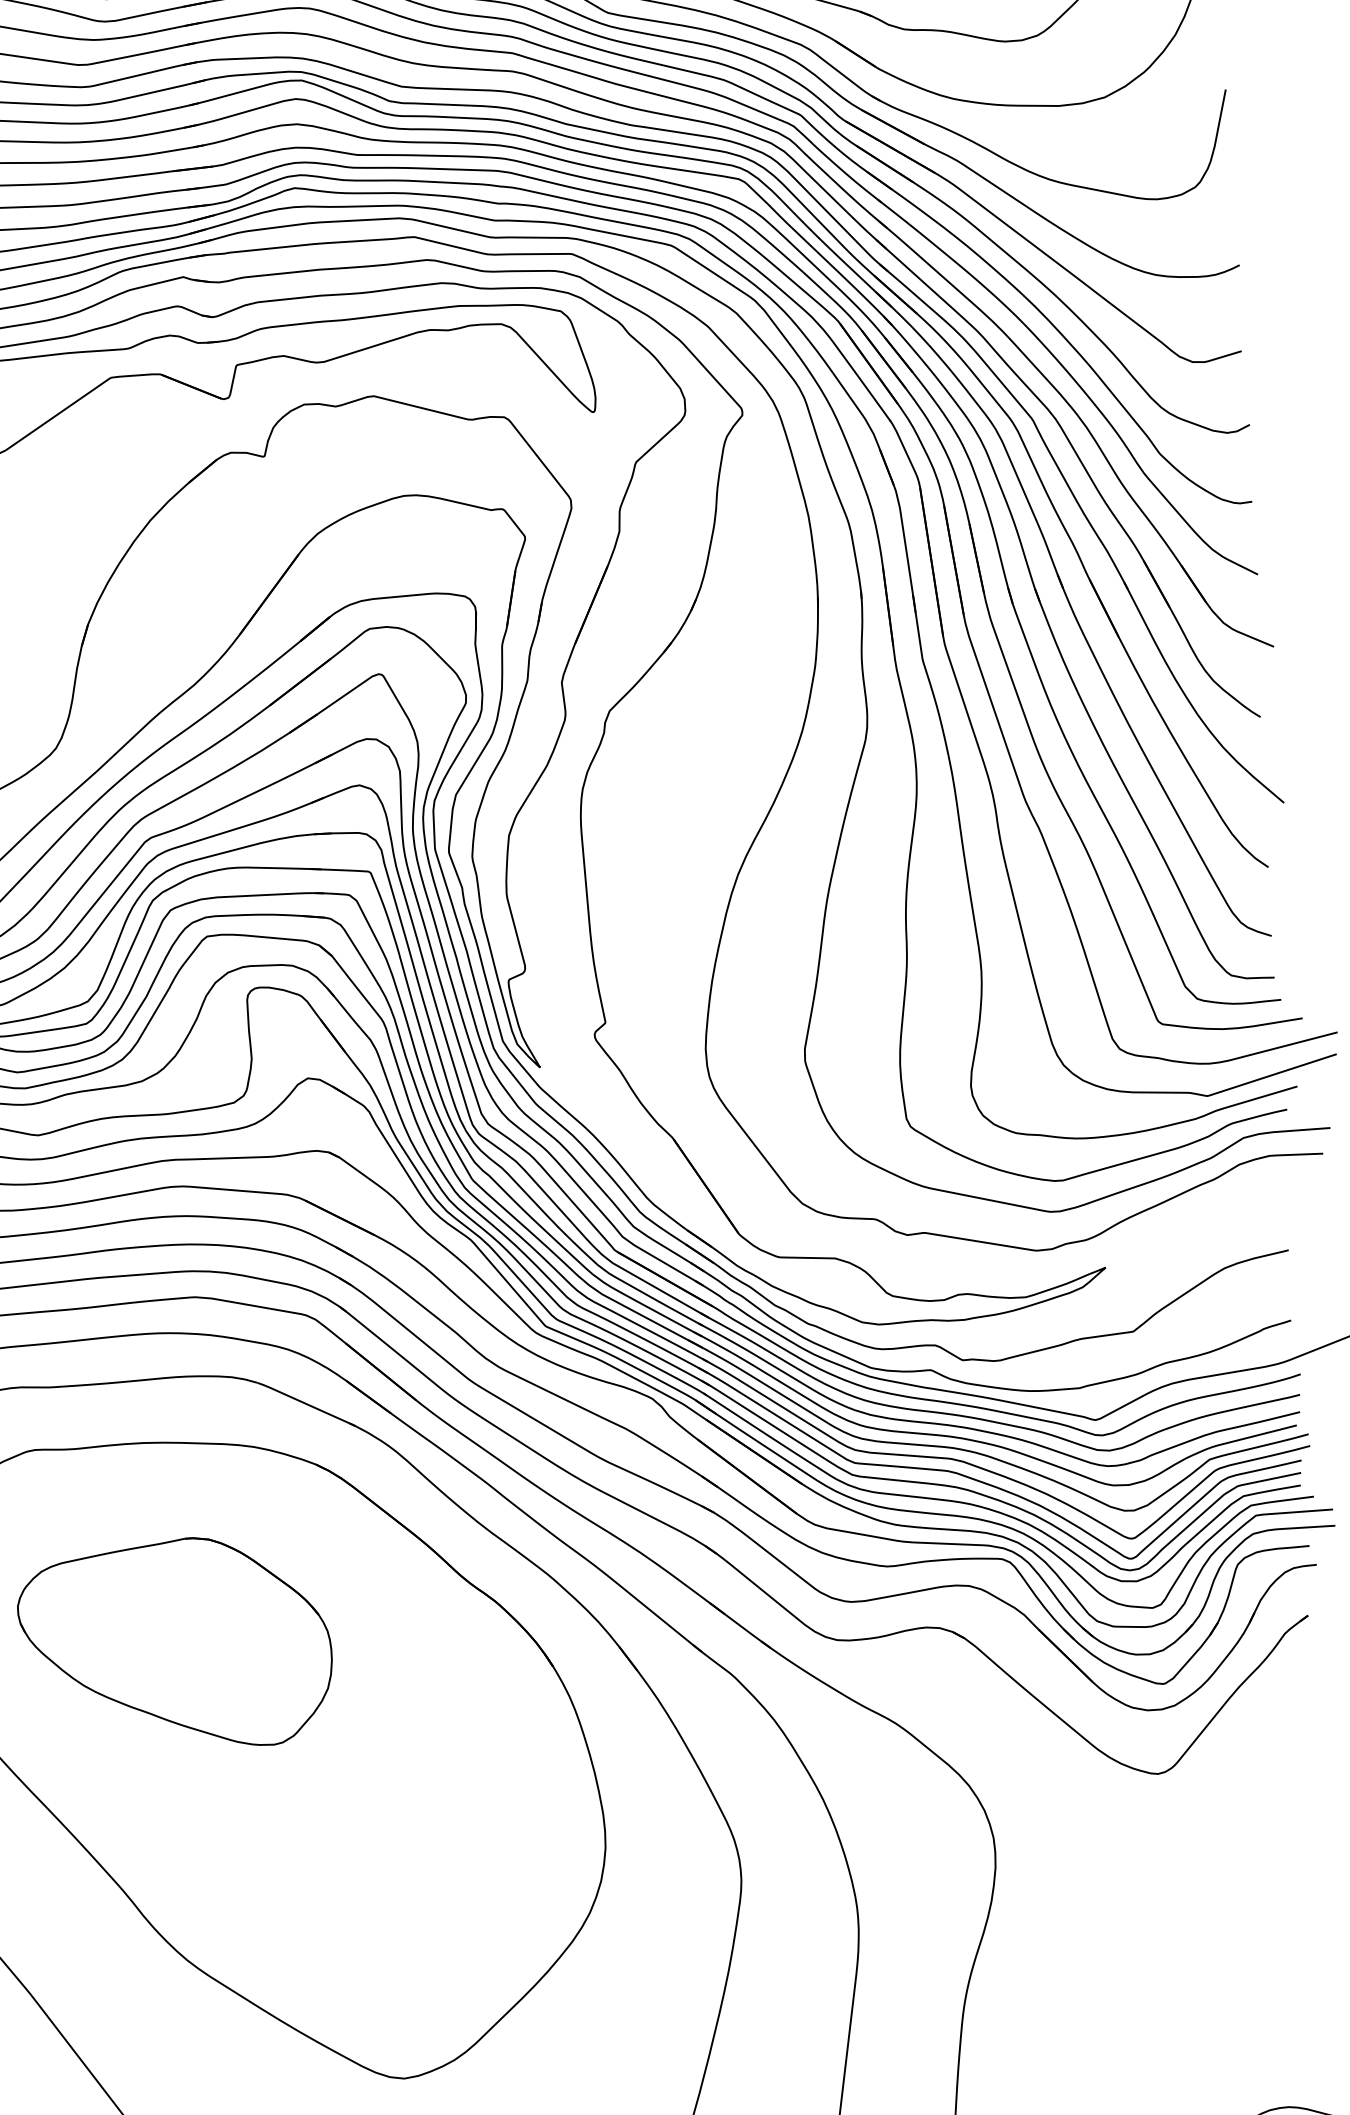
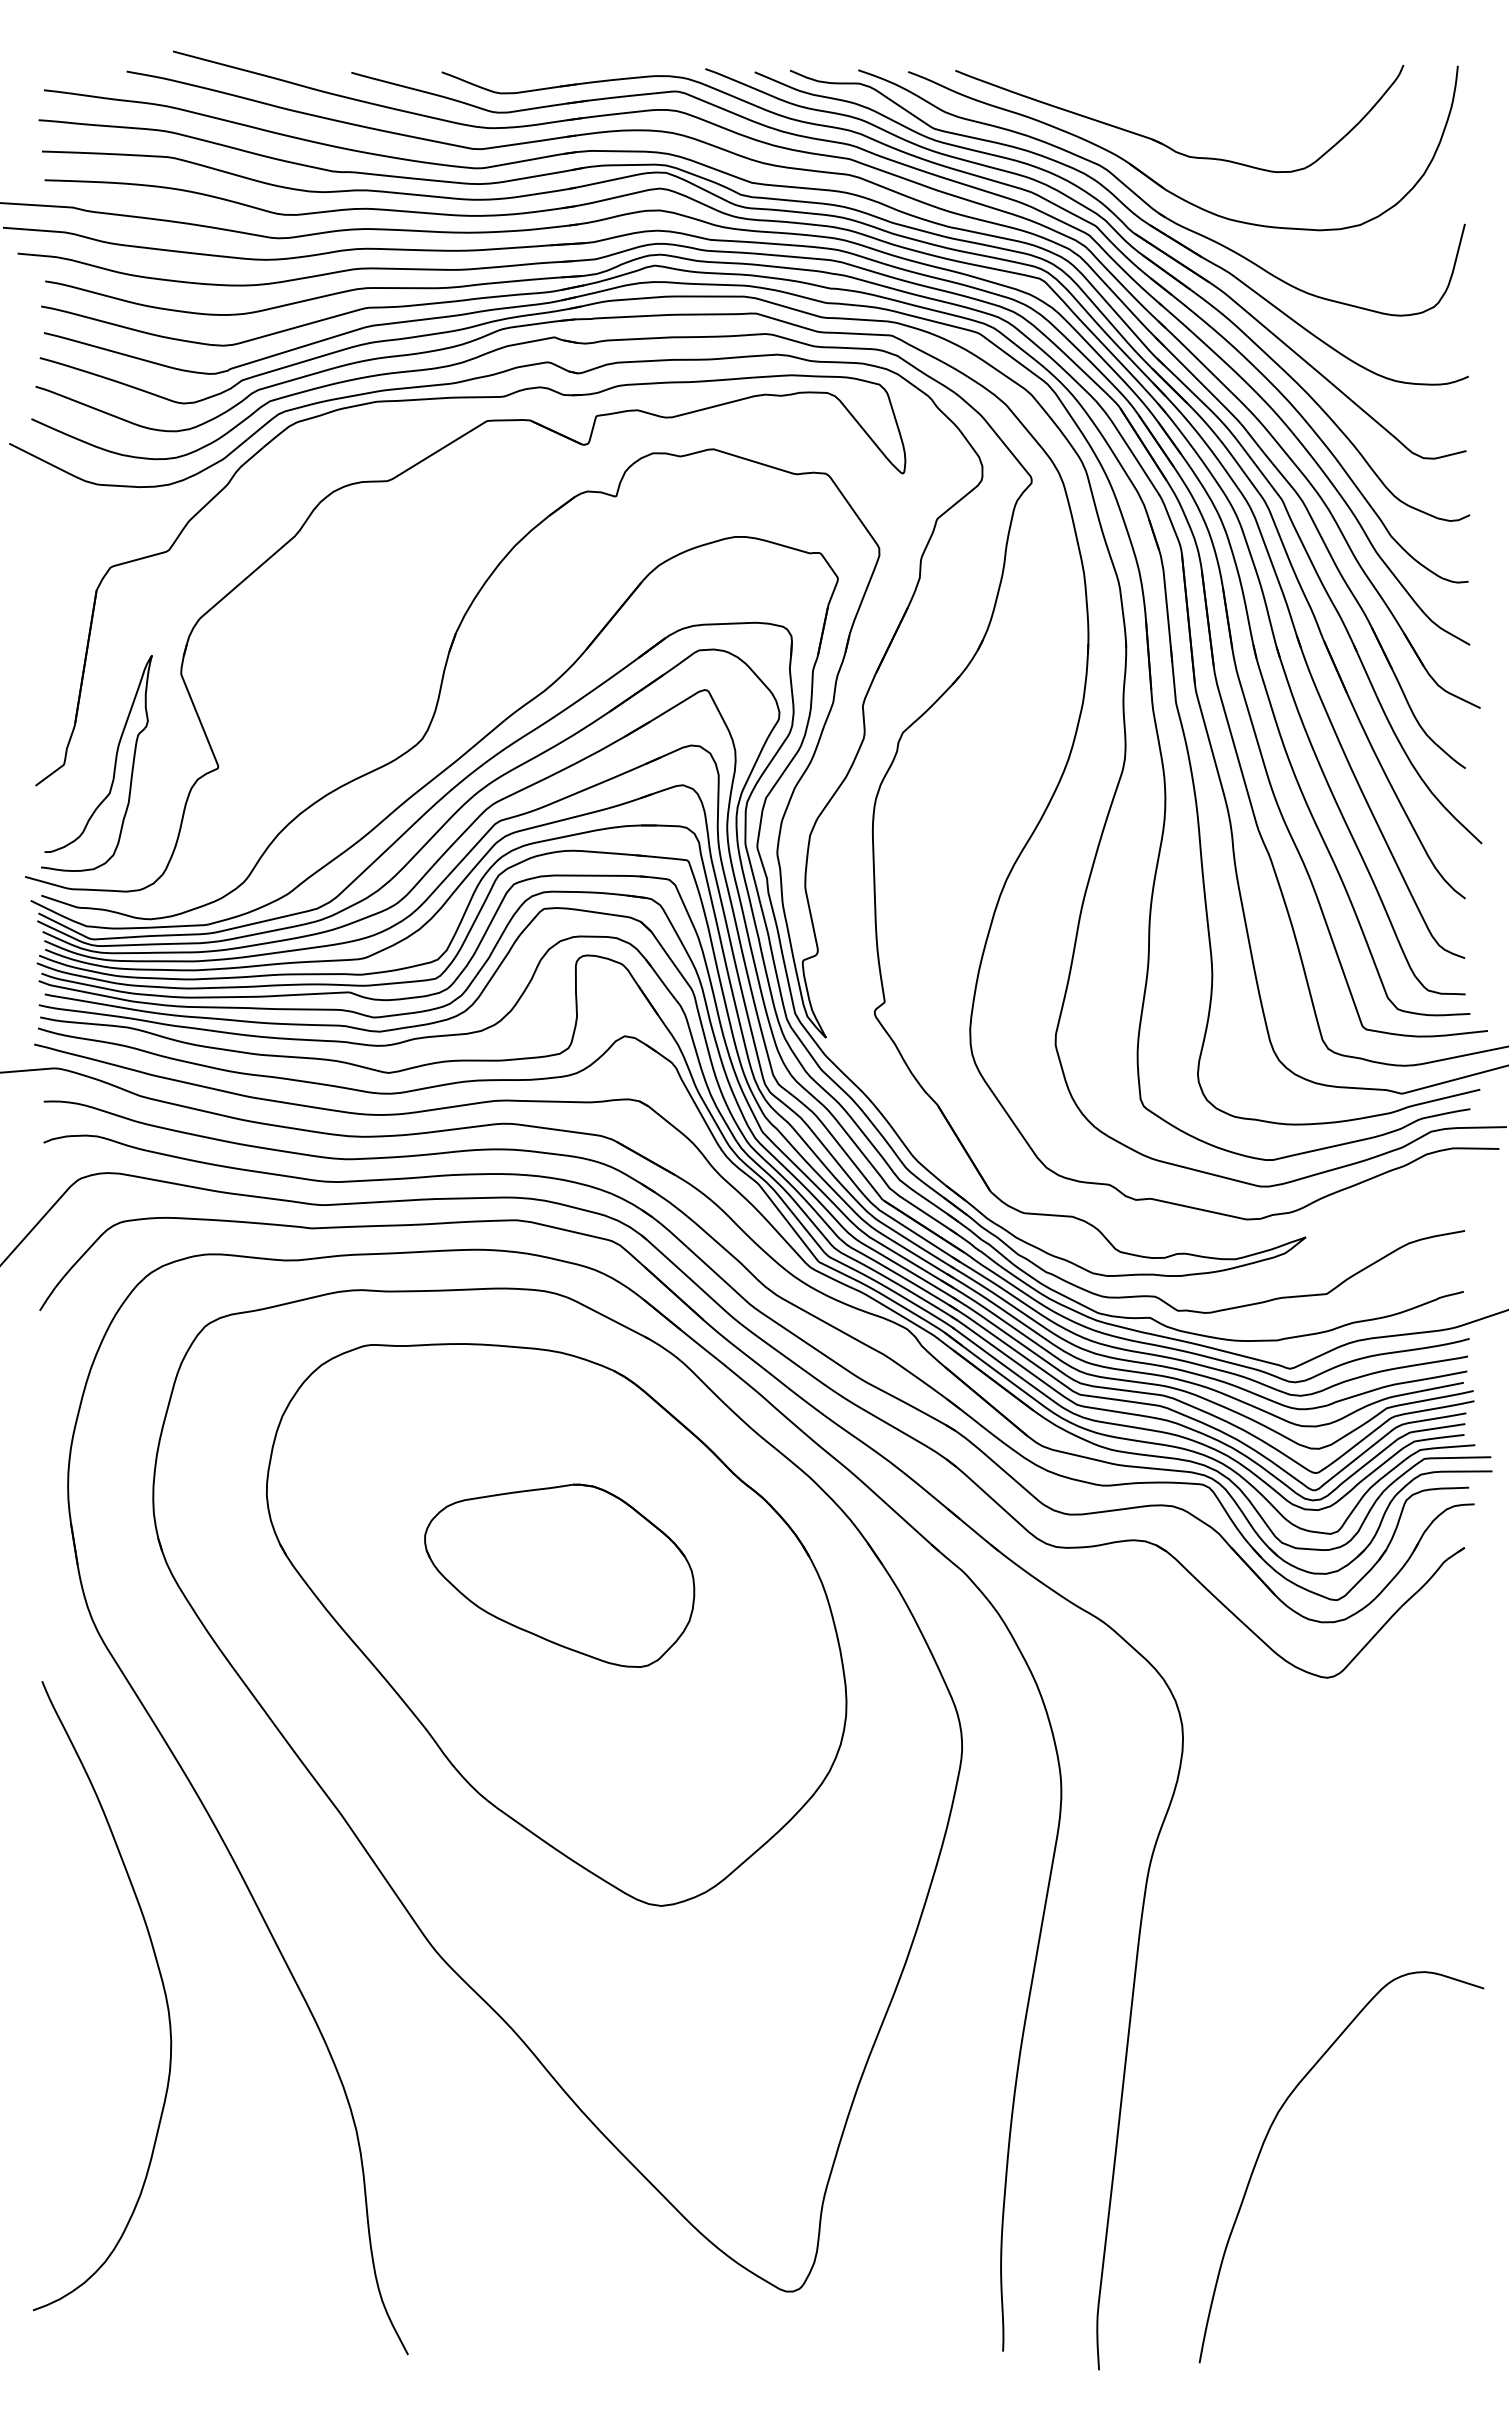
part: (175, 1644) -> (559, 1575), moved

